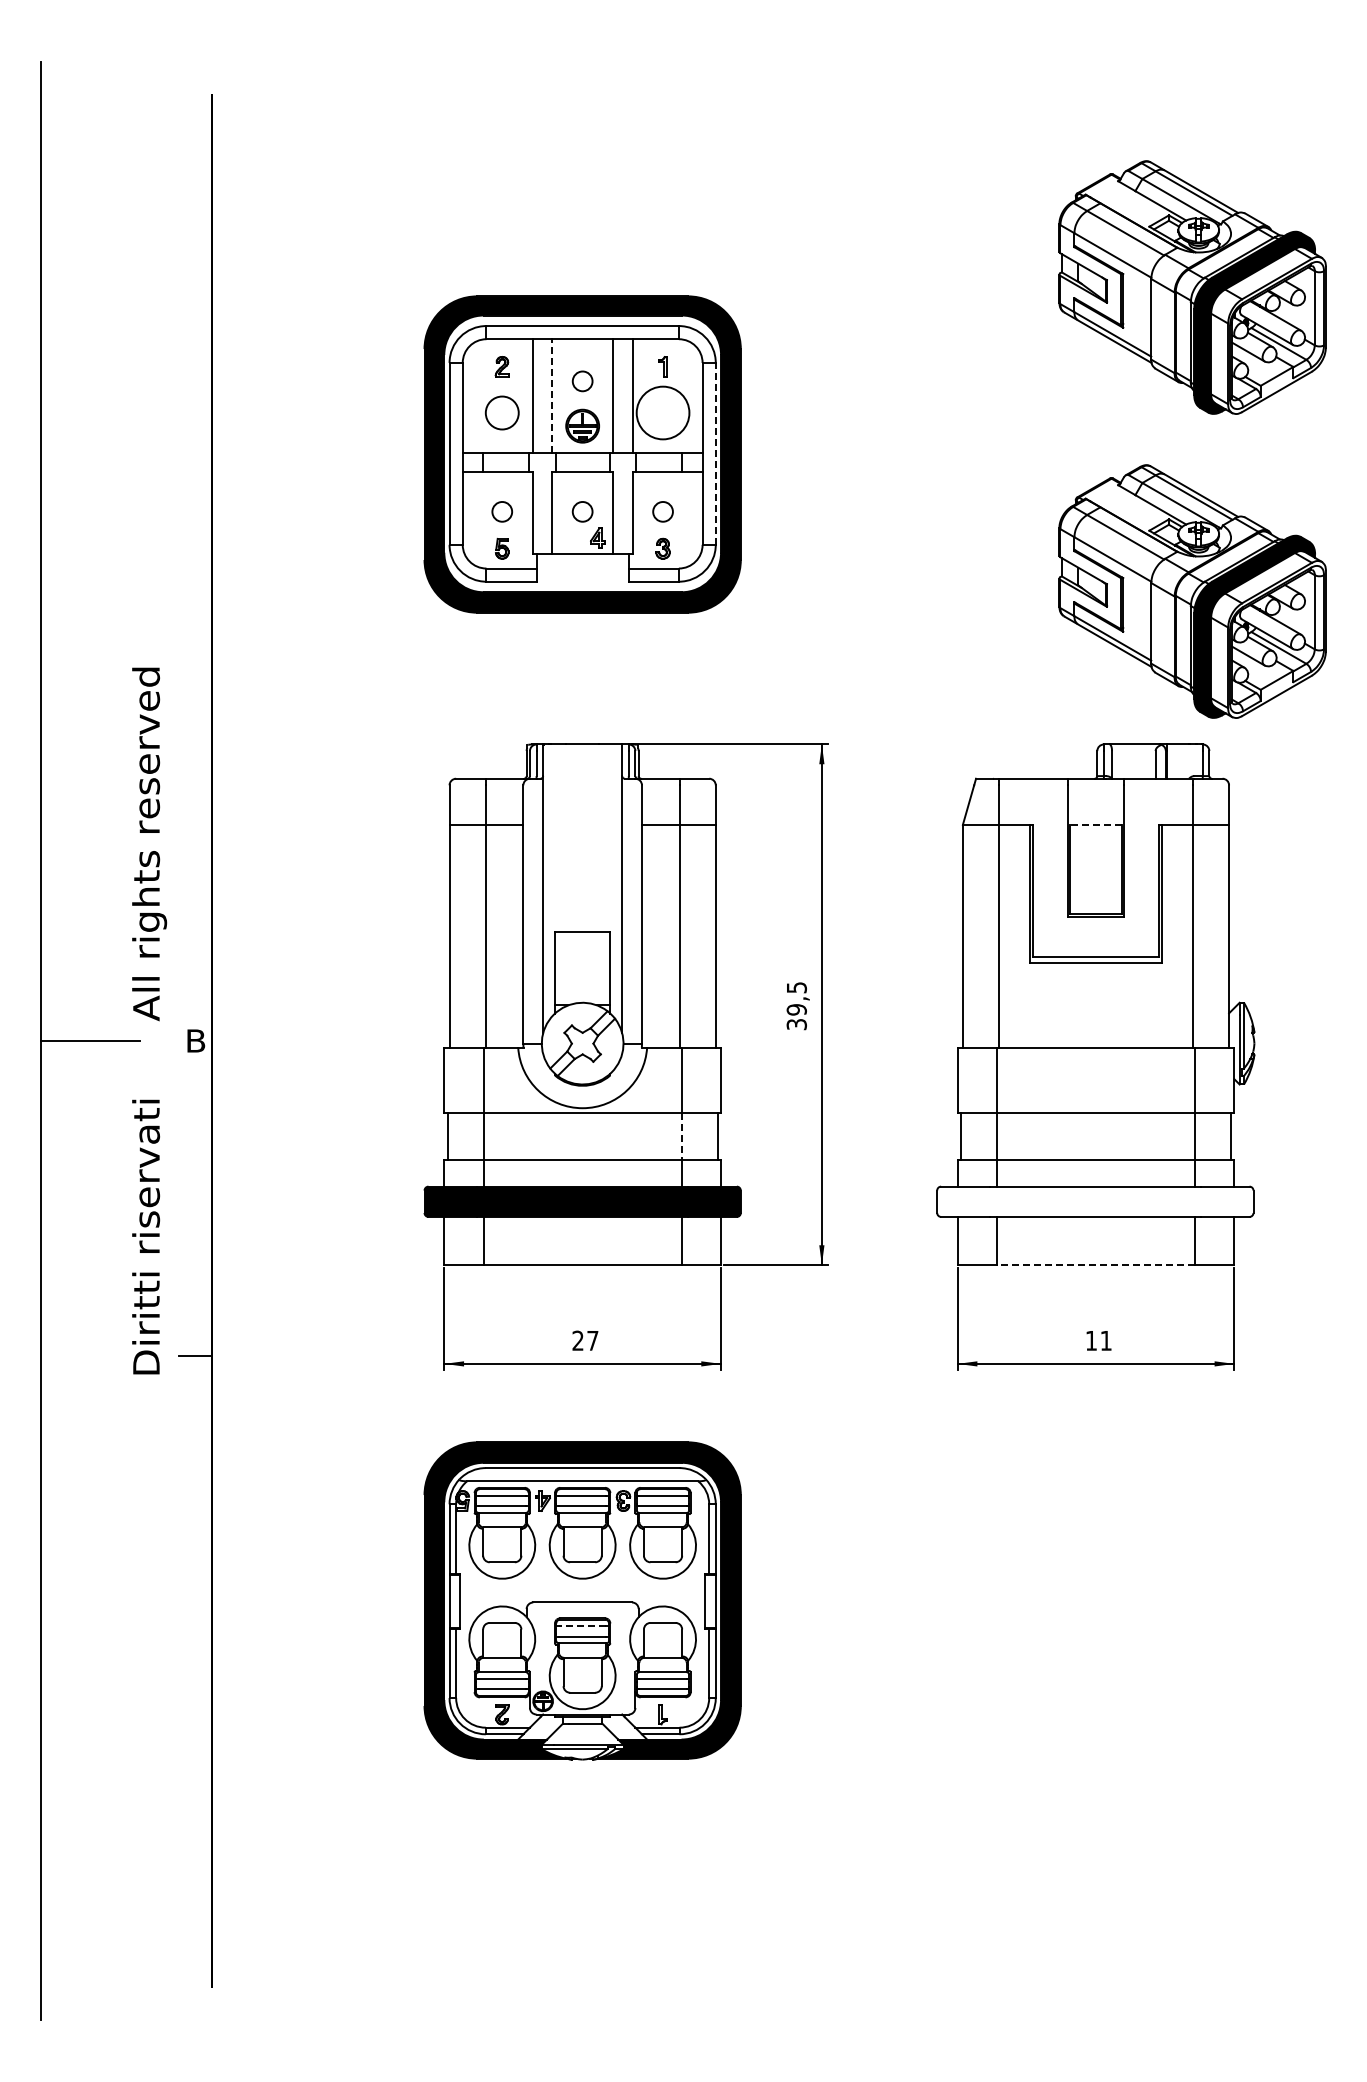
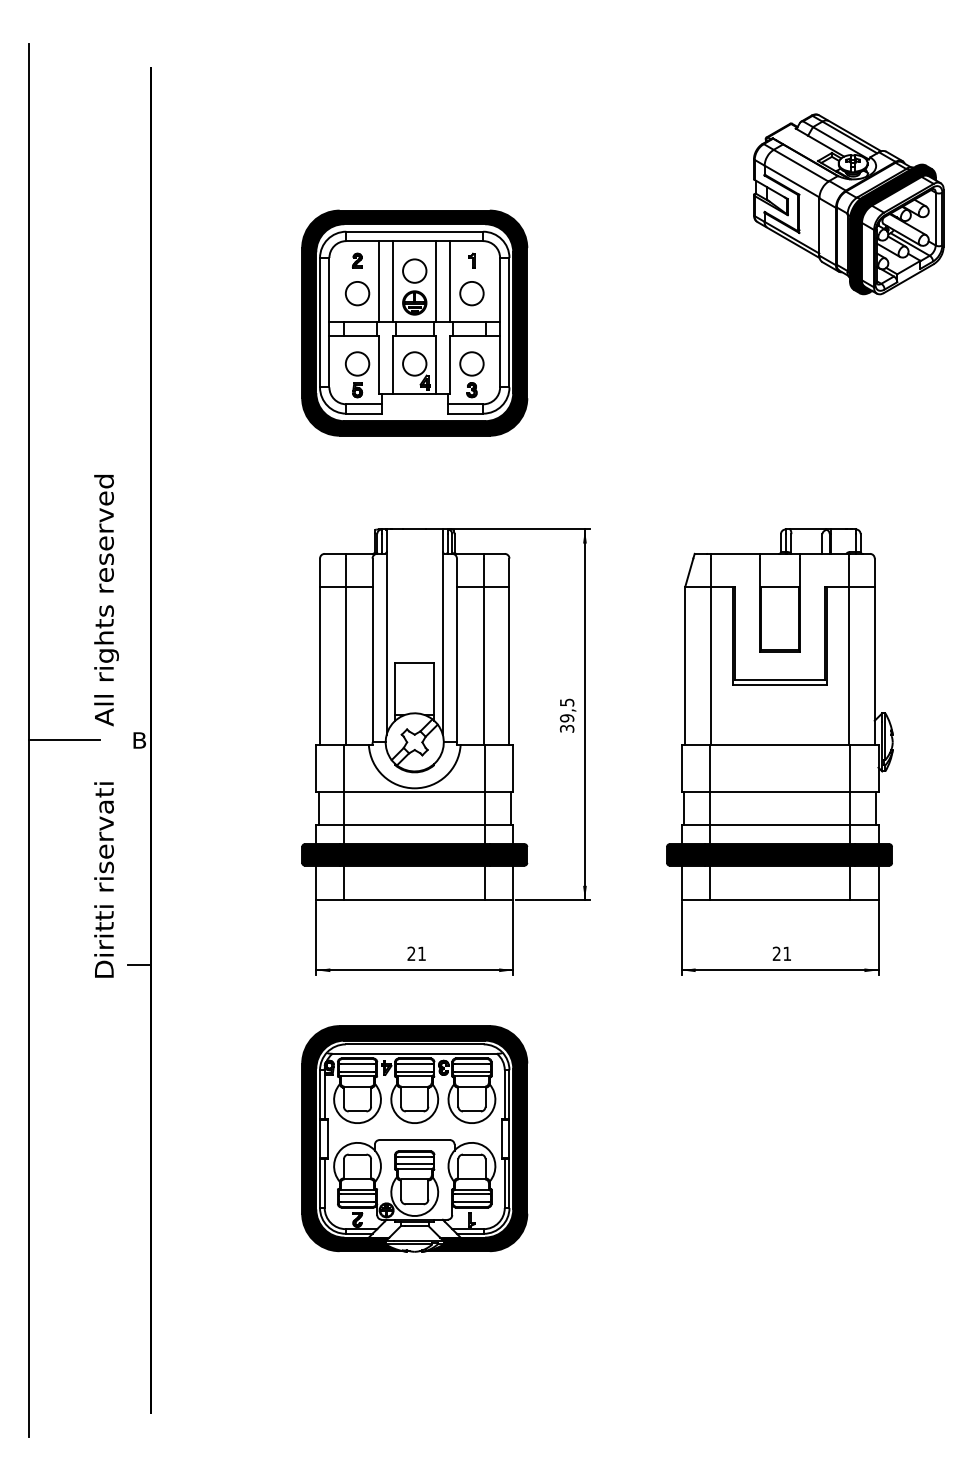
circle: (582, 380) -> (414, 270), size x1.67
line: (552, 395) -> (393, 281), dashed -> solid
circle: (662, 412) -> (471, 293), size x0.62
line: (715, 453) -> (509, 322), dashed -> solid
circle: (501, 511) -> (356, 363), size x1.67
circle: (582, 511) -> (414, 363), size x1.67
circle: (662, 511) -> (471, 363), size x1.67
part: (1192, 591) -> (848, 420), removed
line: (1095, 824) -> (779, 586), dashed -> solid
line: (681, 1137) -> (485, 809), dashed -> solid
fill: (1095, 1201) -> (779, 854), added
line: (1096, 1265) -> (780, 900), dashed -> solid
text: (592, 1340) -> (421, 953), 27 -> 21
text: (1090, 1340) -> (776, 953), 11 -> 21
line: (582, 1626) -> (414, 1157), dashed -> solid

